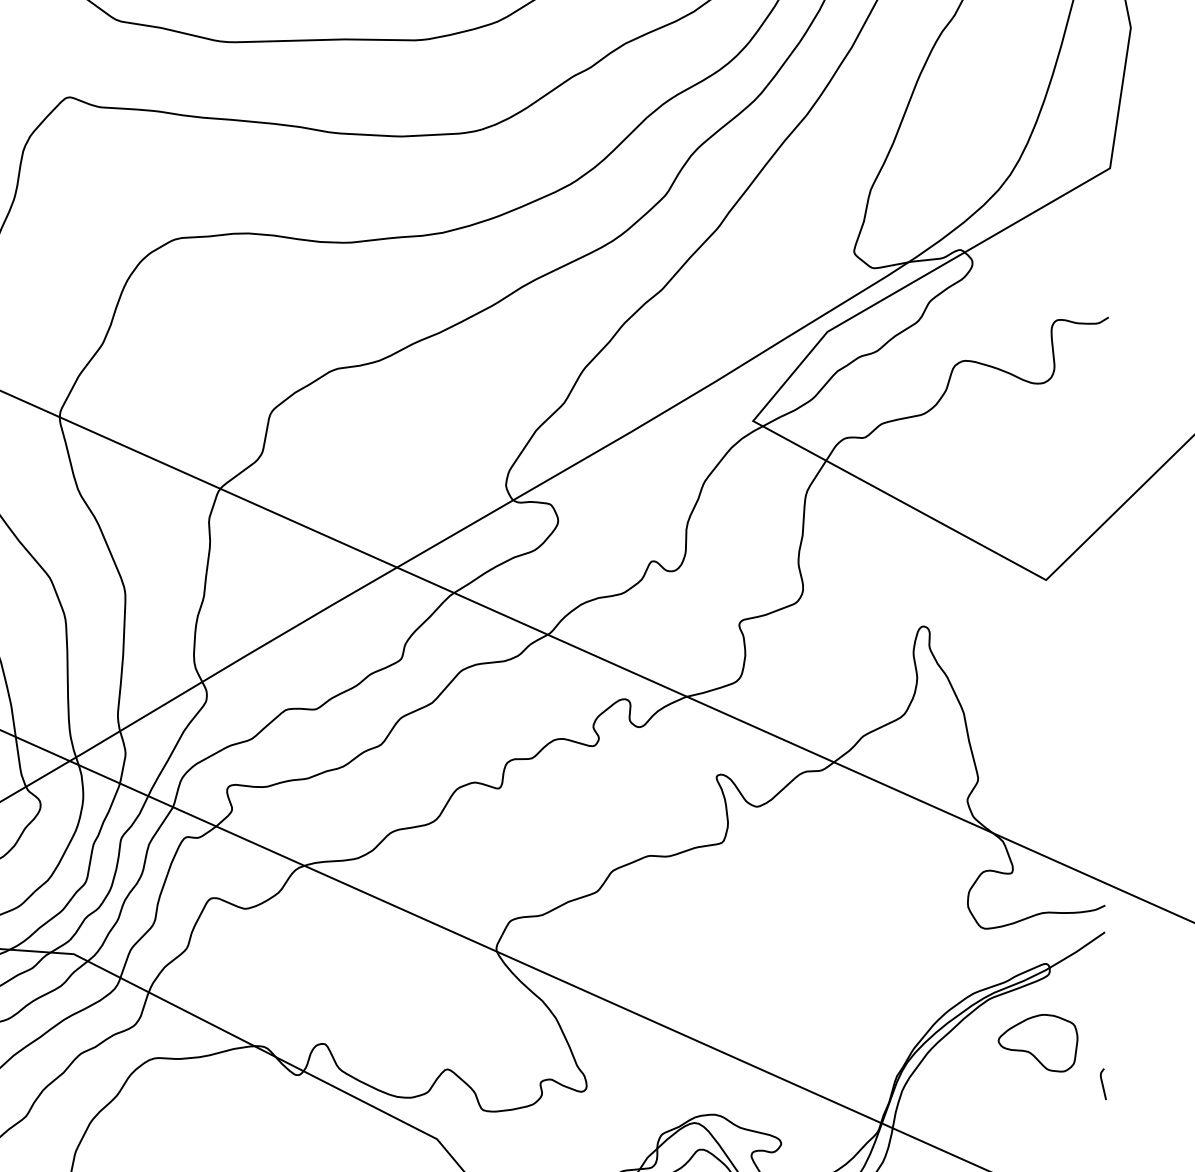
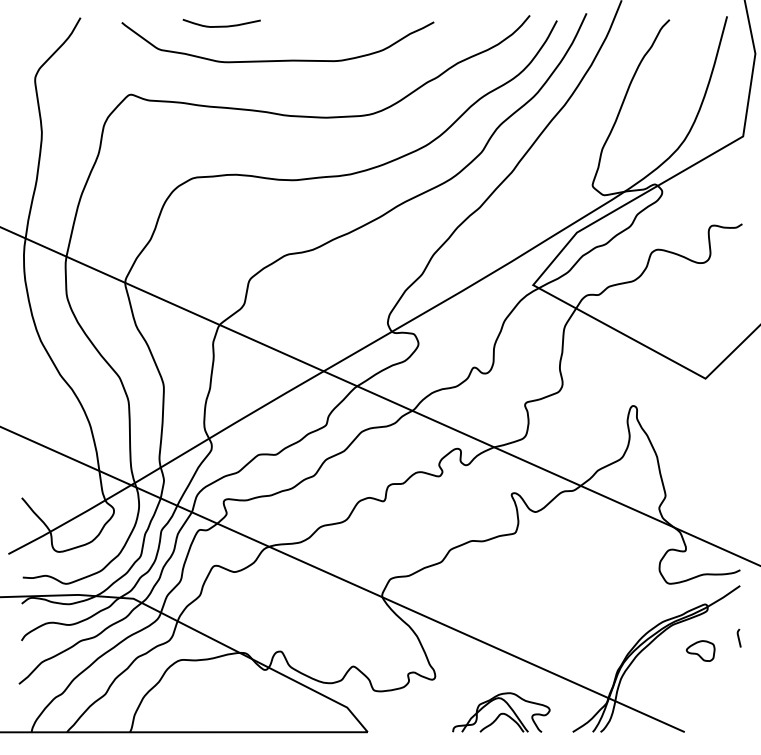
part: (1037, 1042) -> (700, 650), size x0.6
line: (1102, 1082) -> (738, 637), moved

